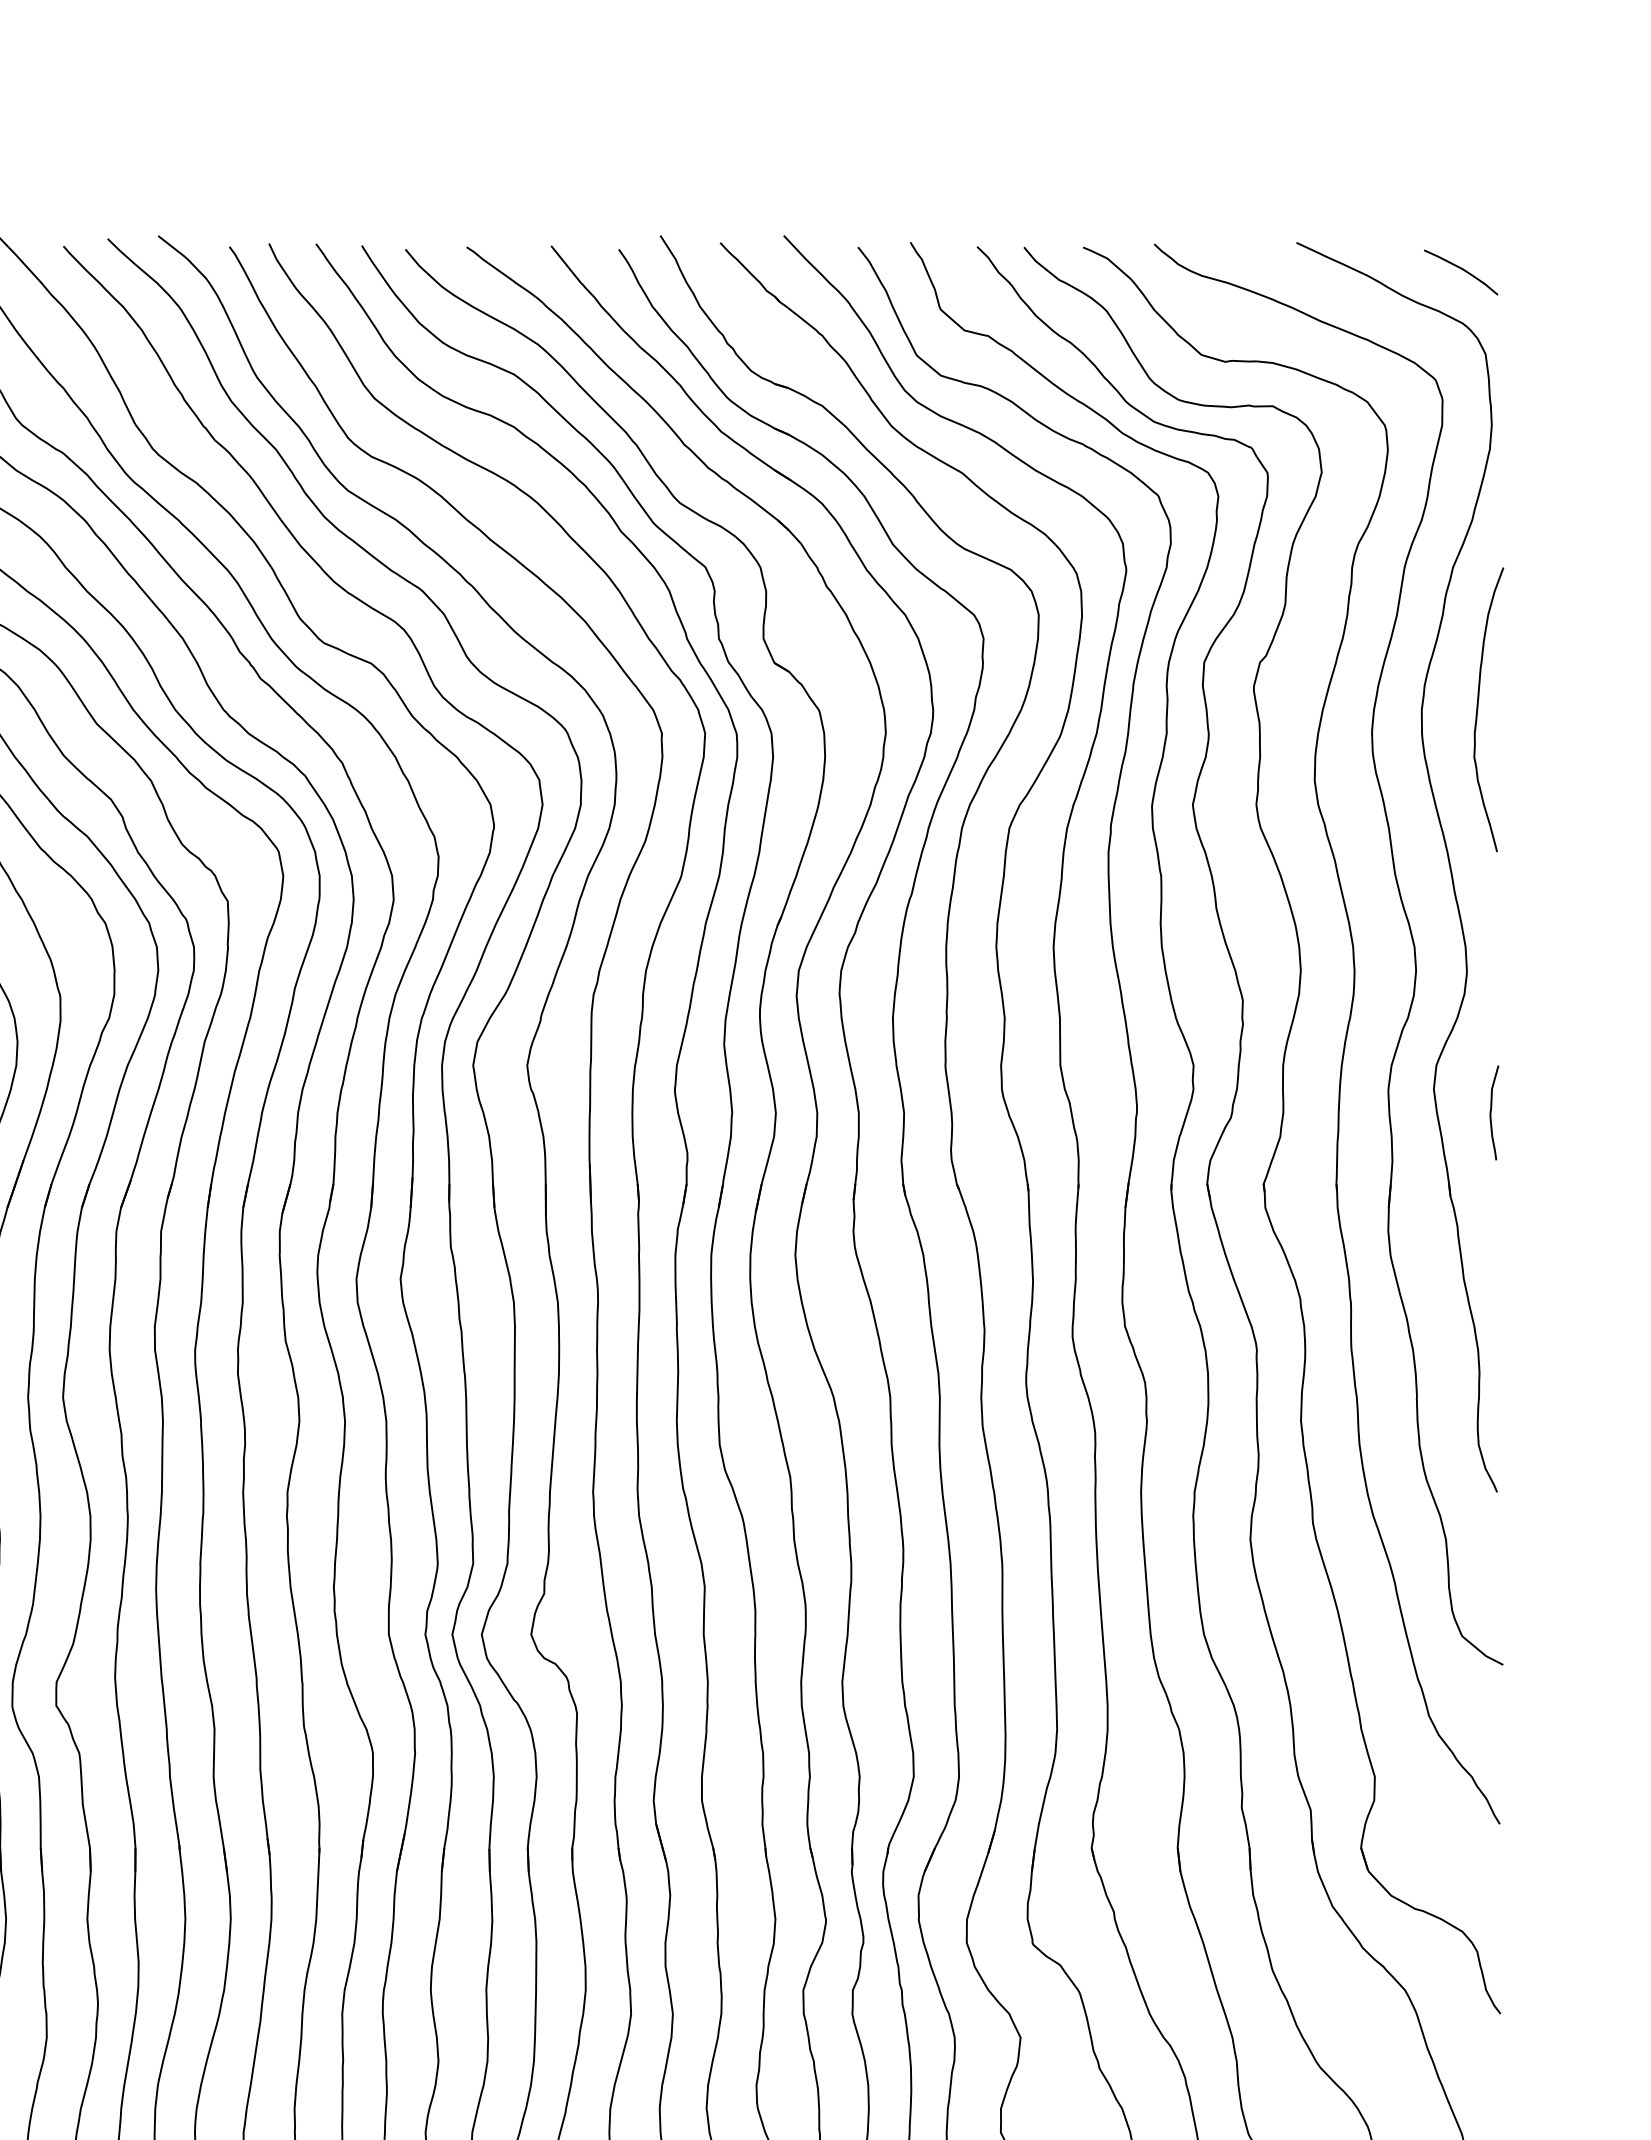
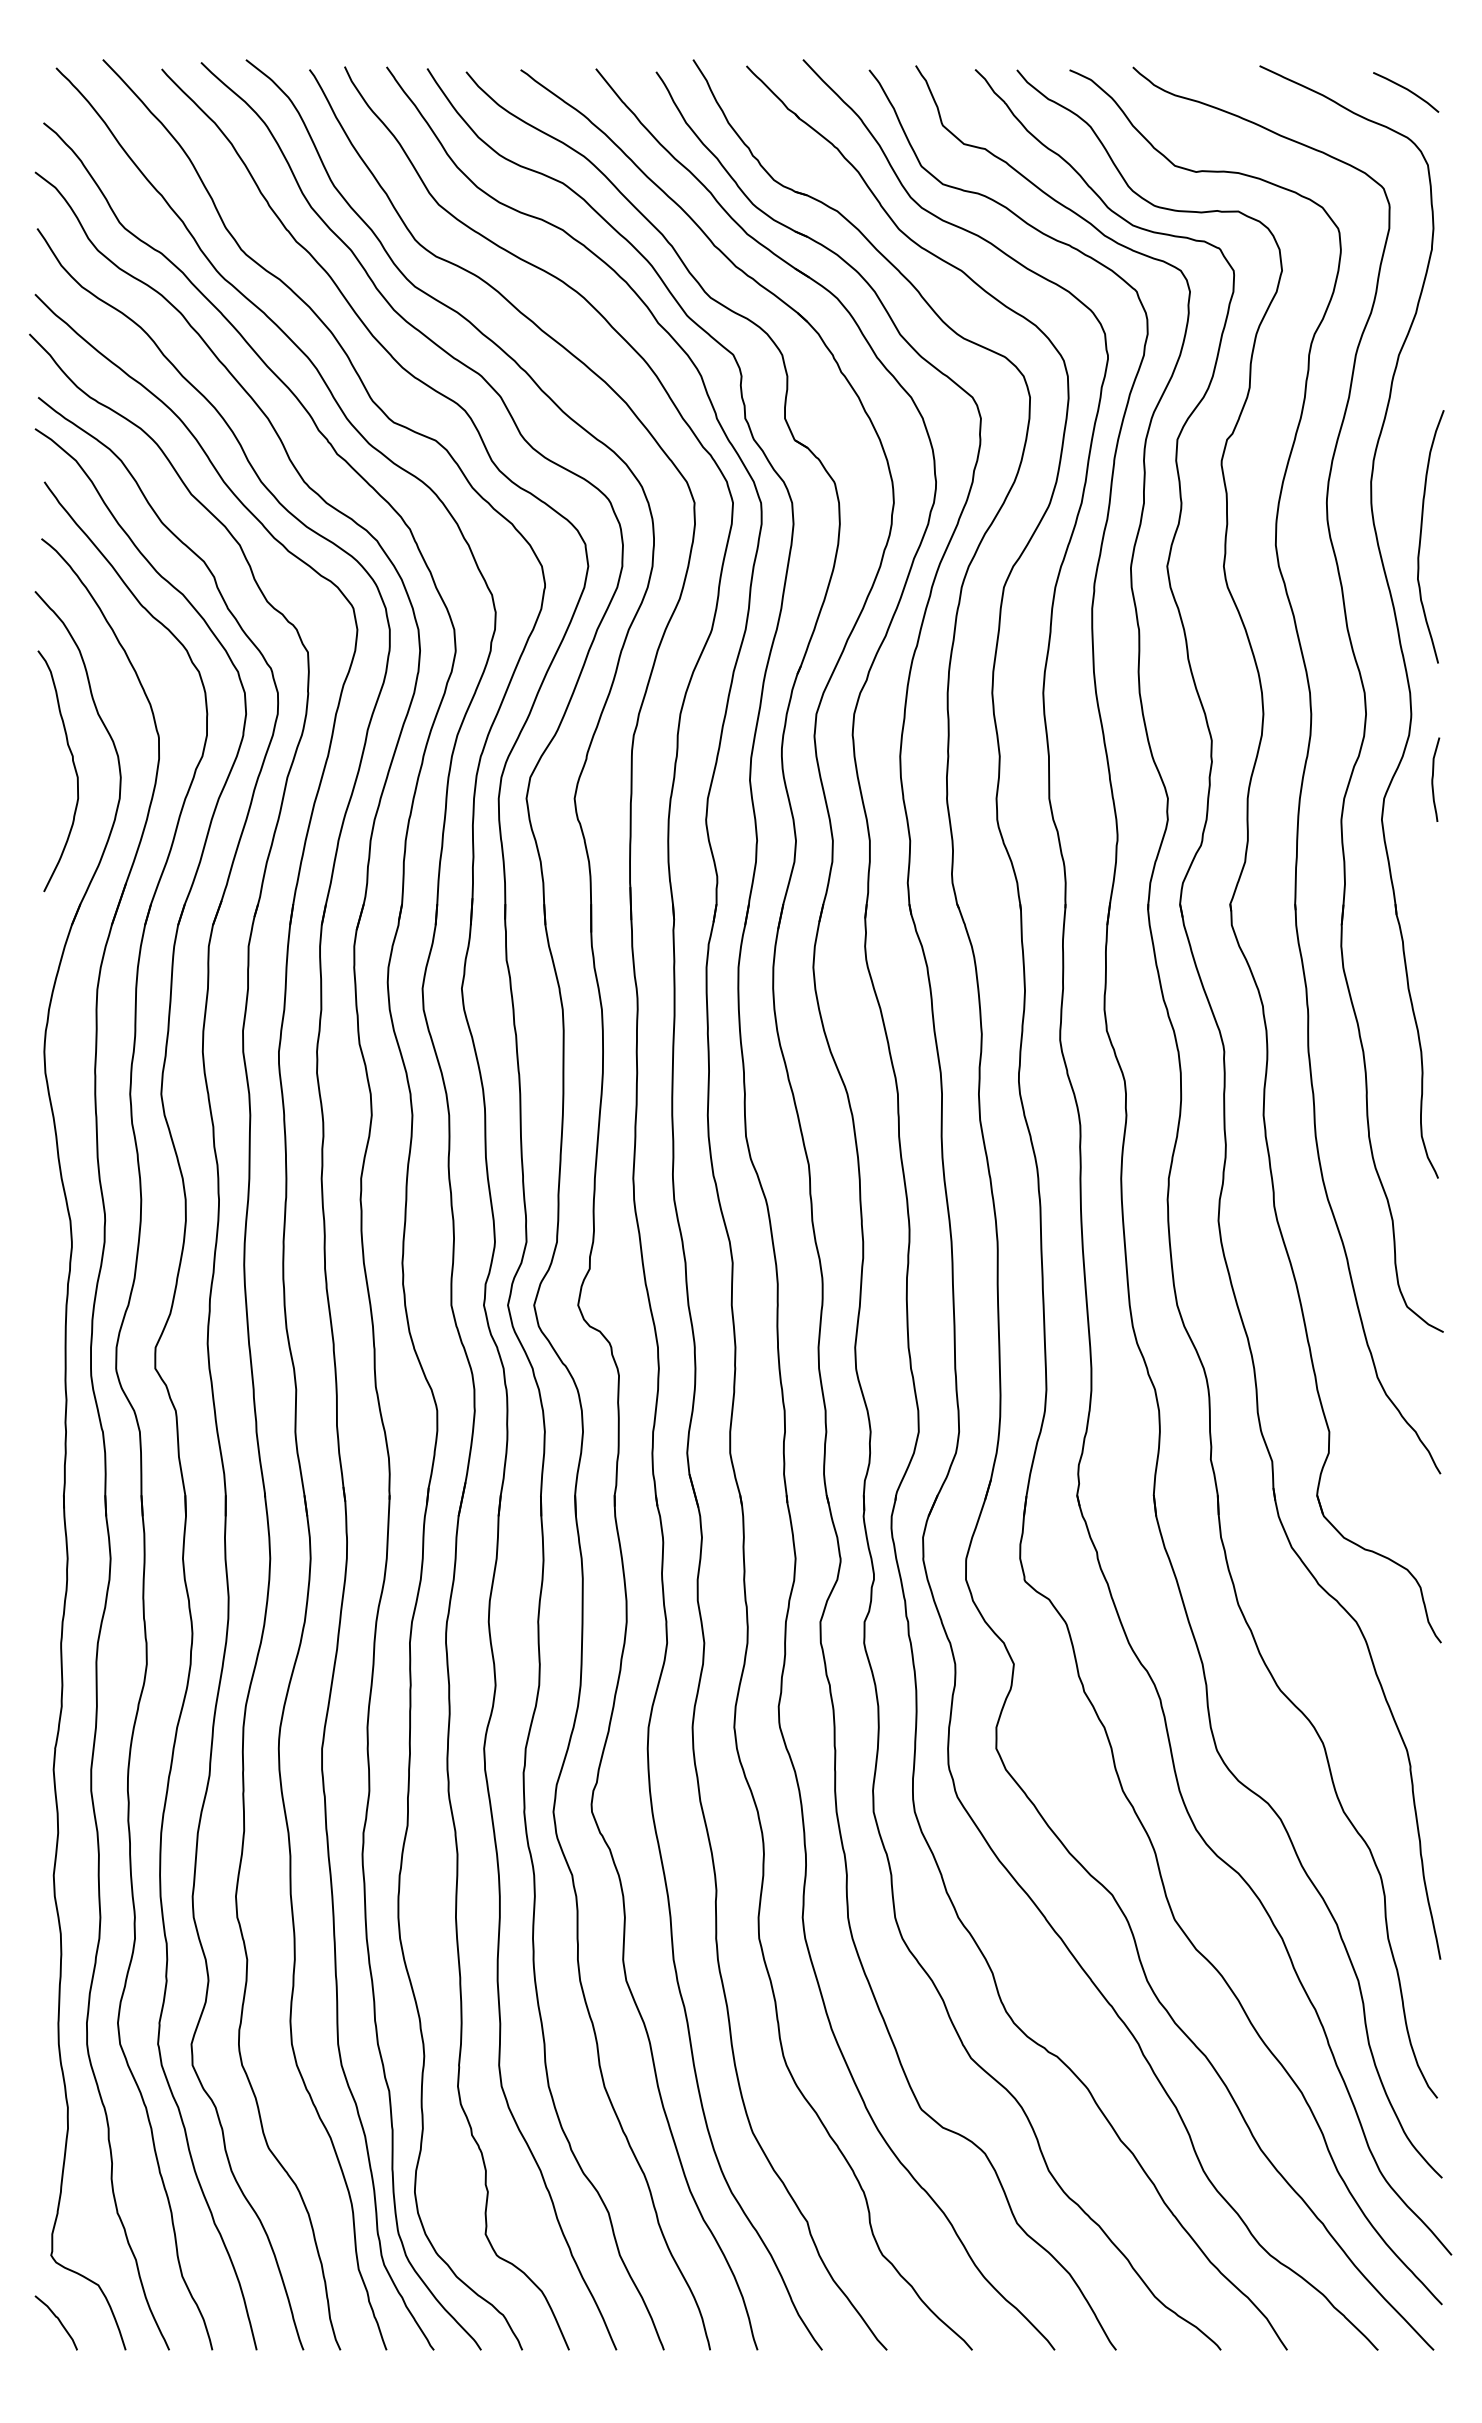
curve: (1478, 709) -> (1421, 536), moved
curve: (1491, 1112) -> (1433, 779), moved

